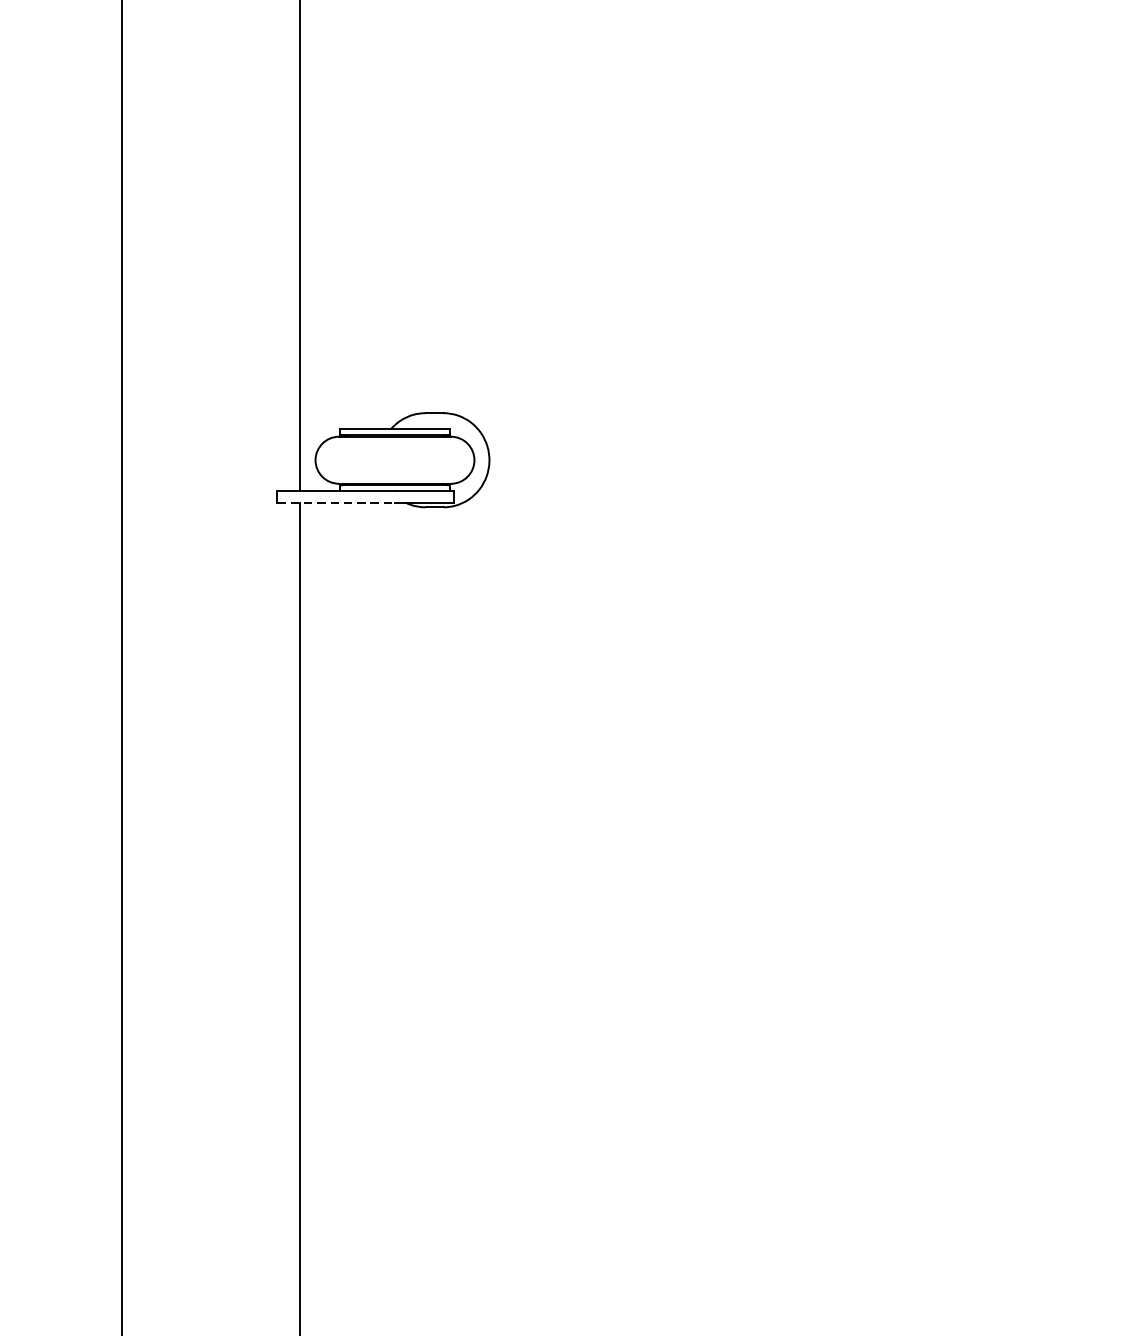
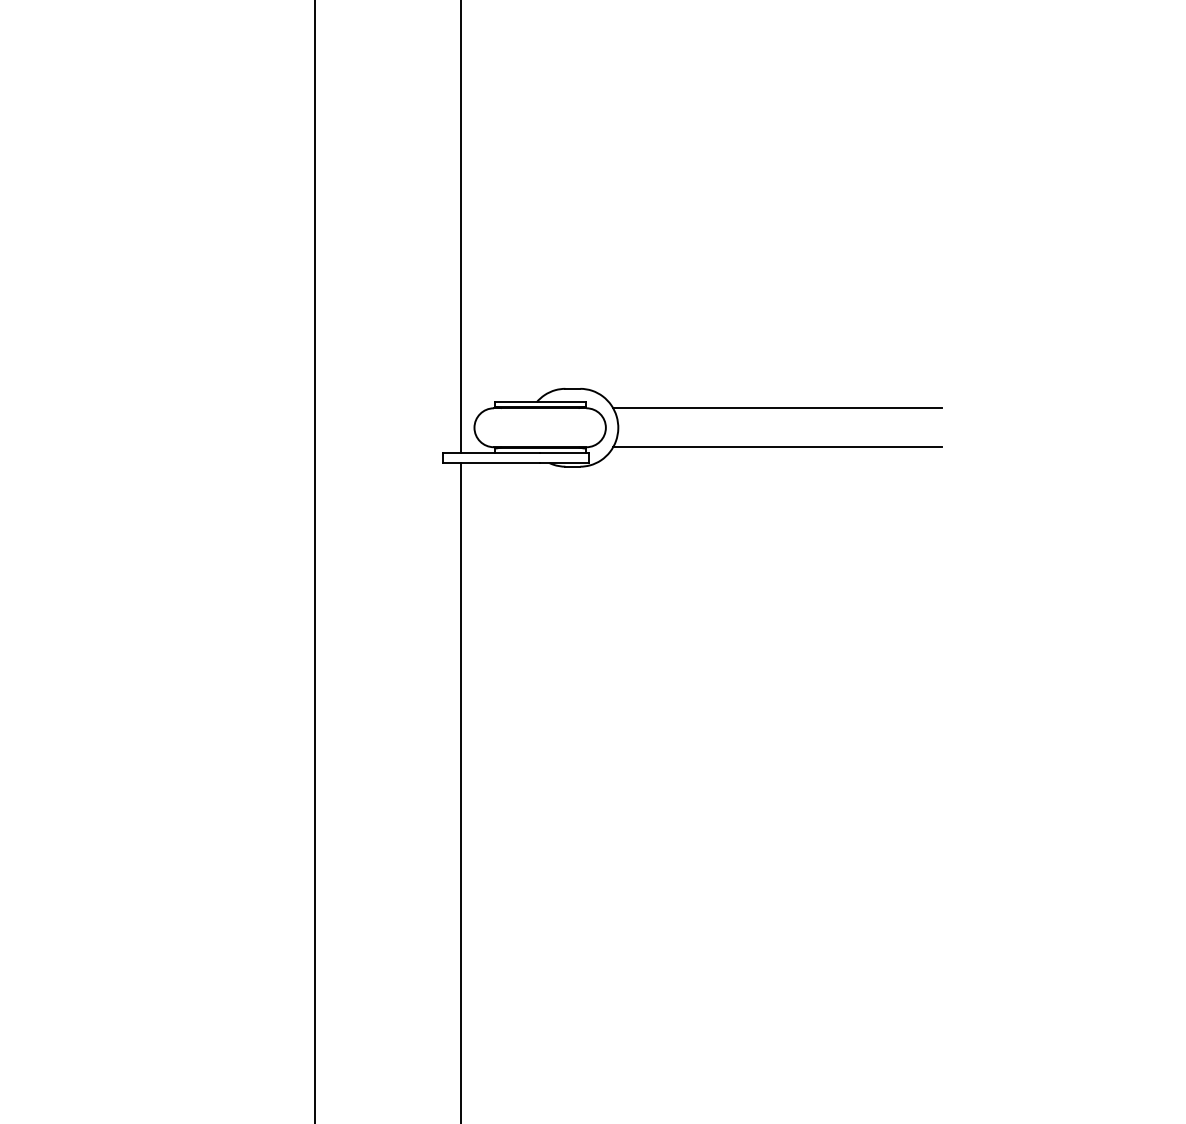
line: (681, 436) -> (777, 408), added
line: (681, 484) -> (777, 447), added
line: (336, 503) -> (491, 463), dashed -> solid

